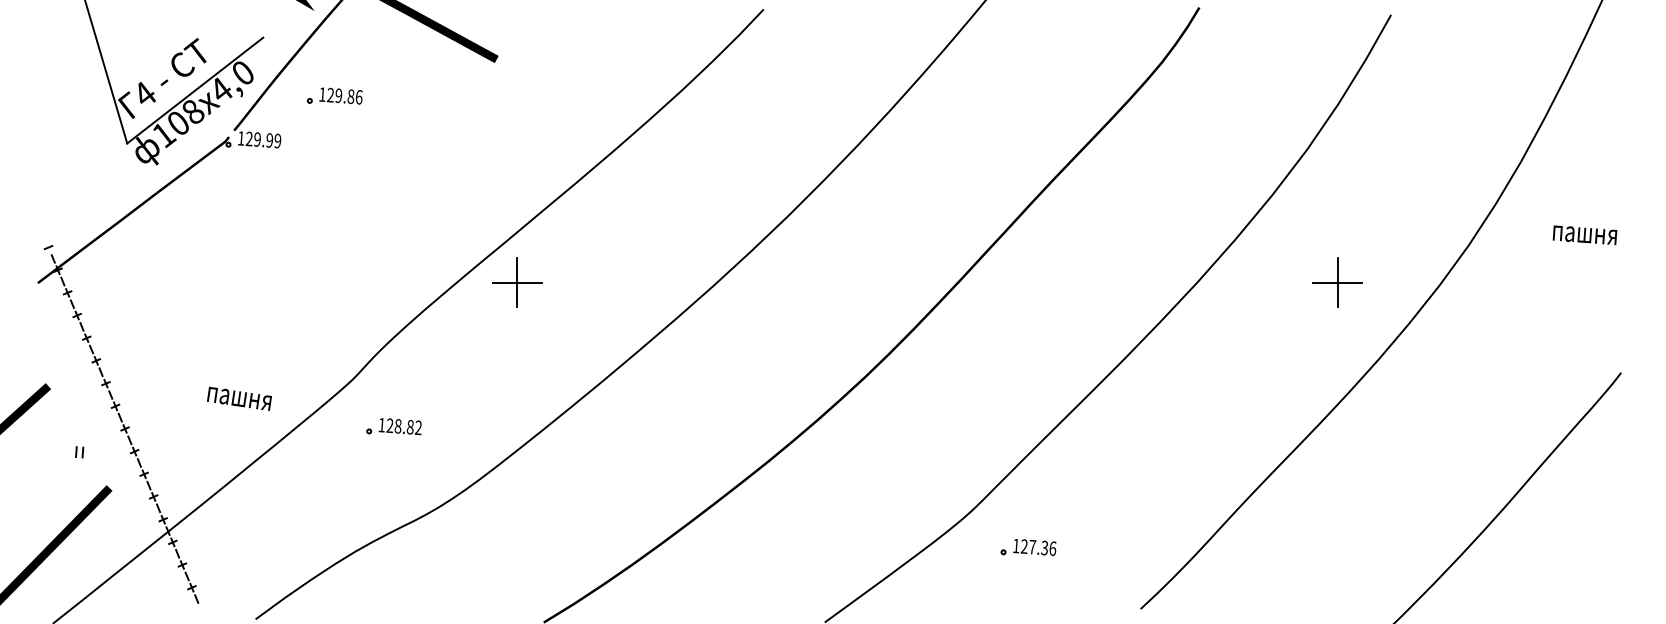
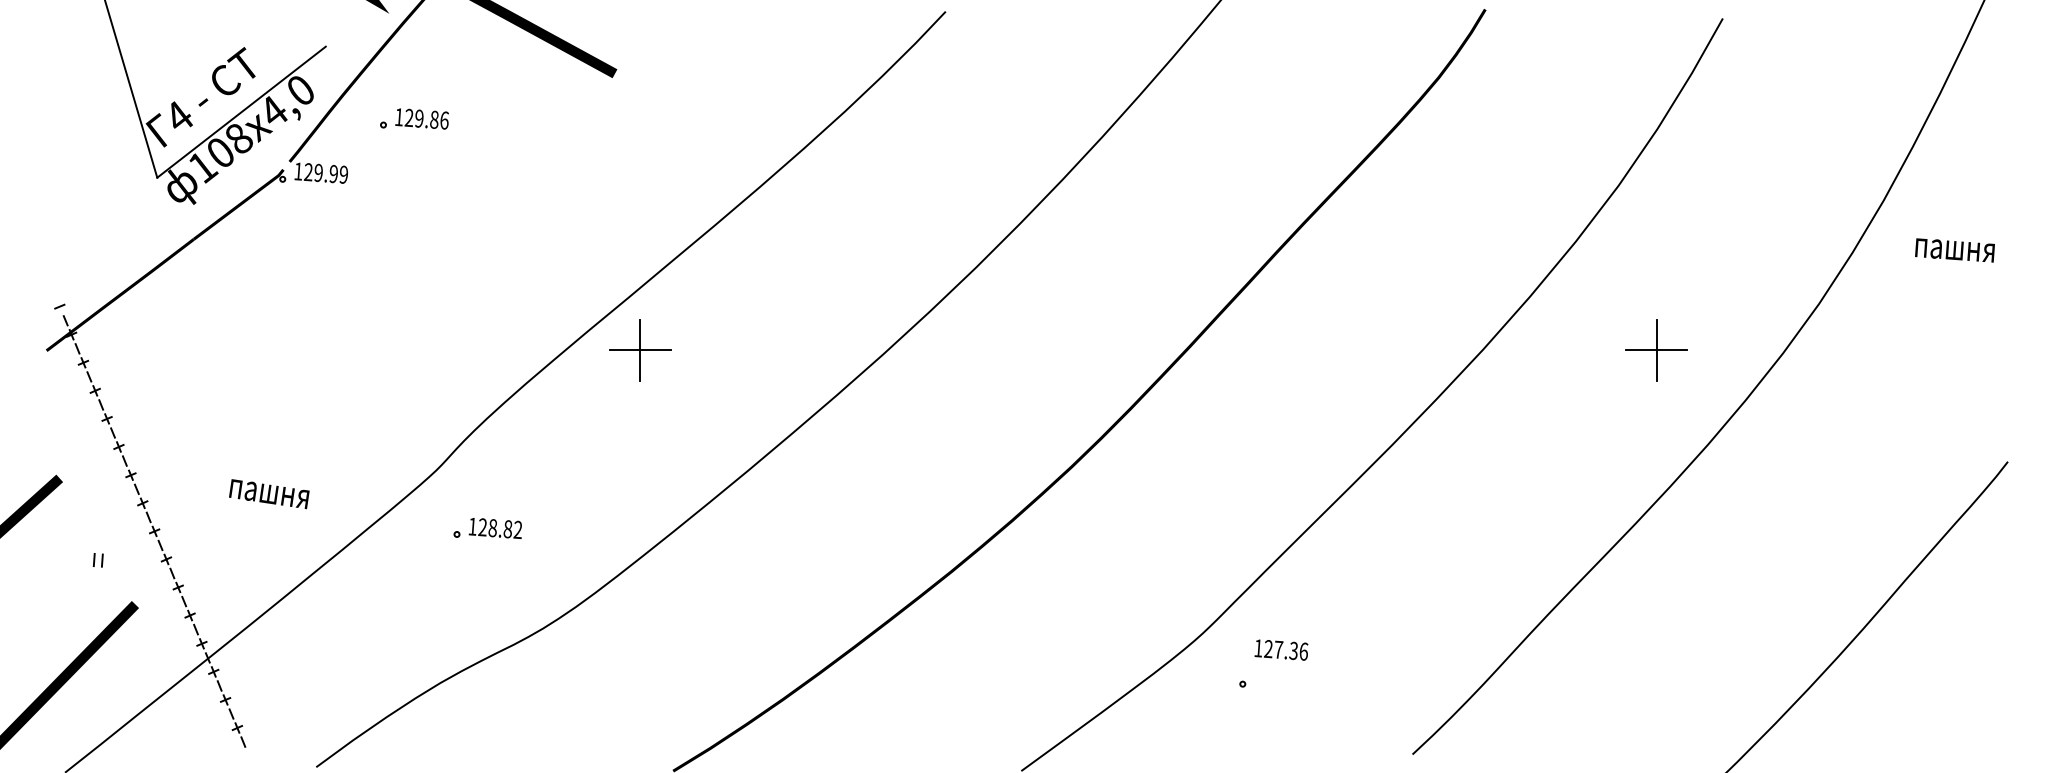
text: (1584, 235) -> (1954, 250), moved
text: (239, 399) -> (269, 494), moved
text: (1034, 546) -> (1281, 649), moved

